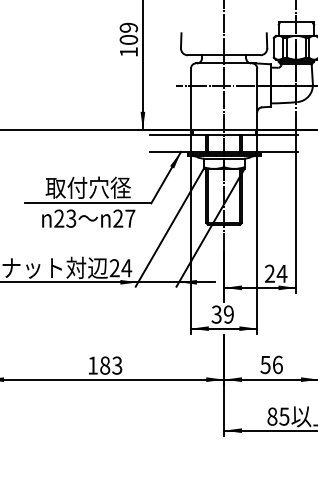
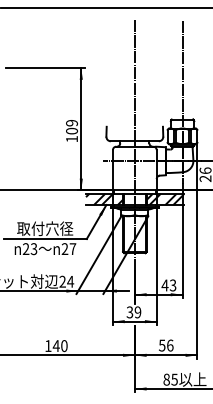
hatch: (178, 143) -> (104, 199), added
hatch: (269, 143) -> (164, 199), added
text: (275, 273) -> (168, 285), 24 -> 43
text: (109, 366) -> (59, 346), 183 -> 140

